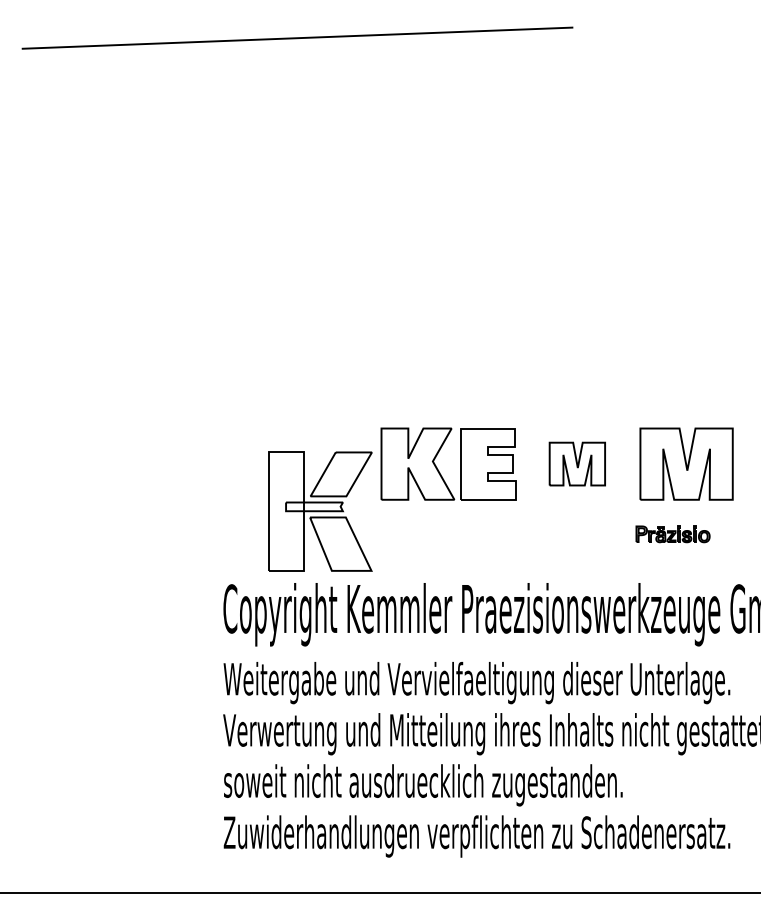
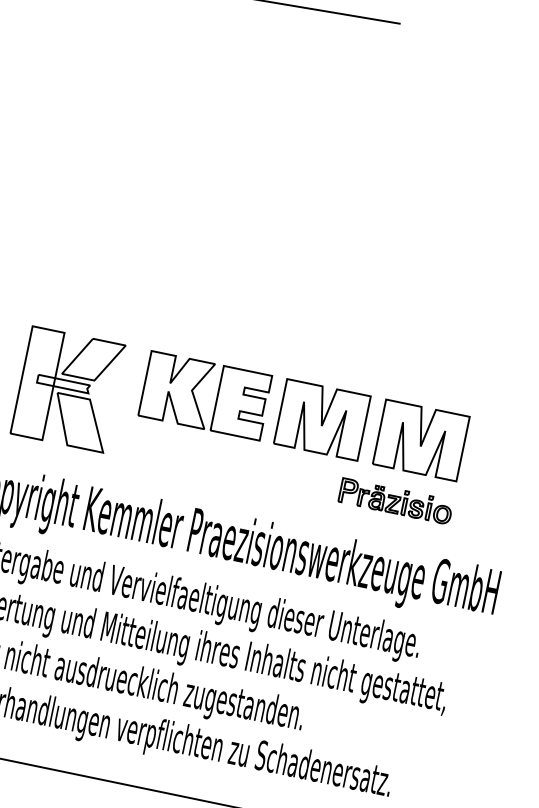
part: (577, 463) -> (322, 419), size x1.67
part: (320, 511) -> (68, 389), moved
part: (672, 534) -> (395, 501), size x1.67

